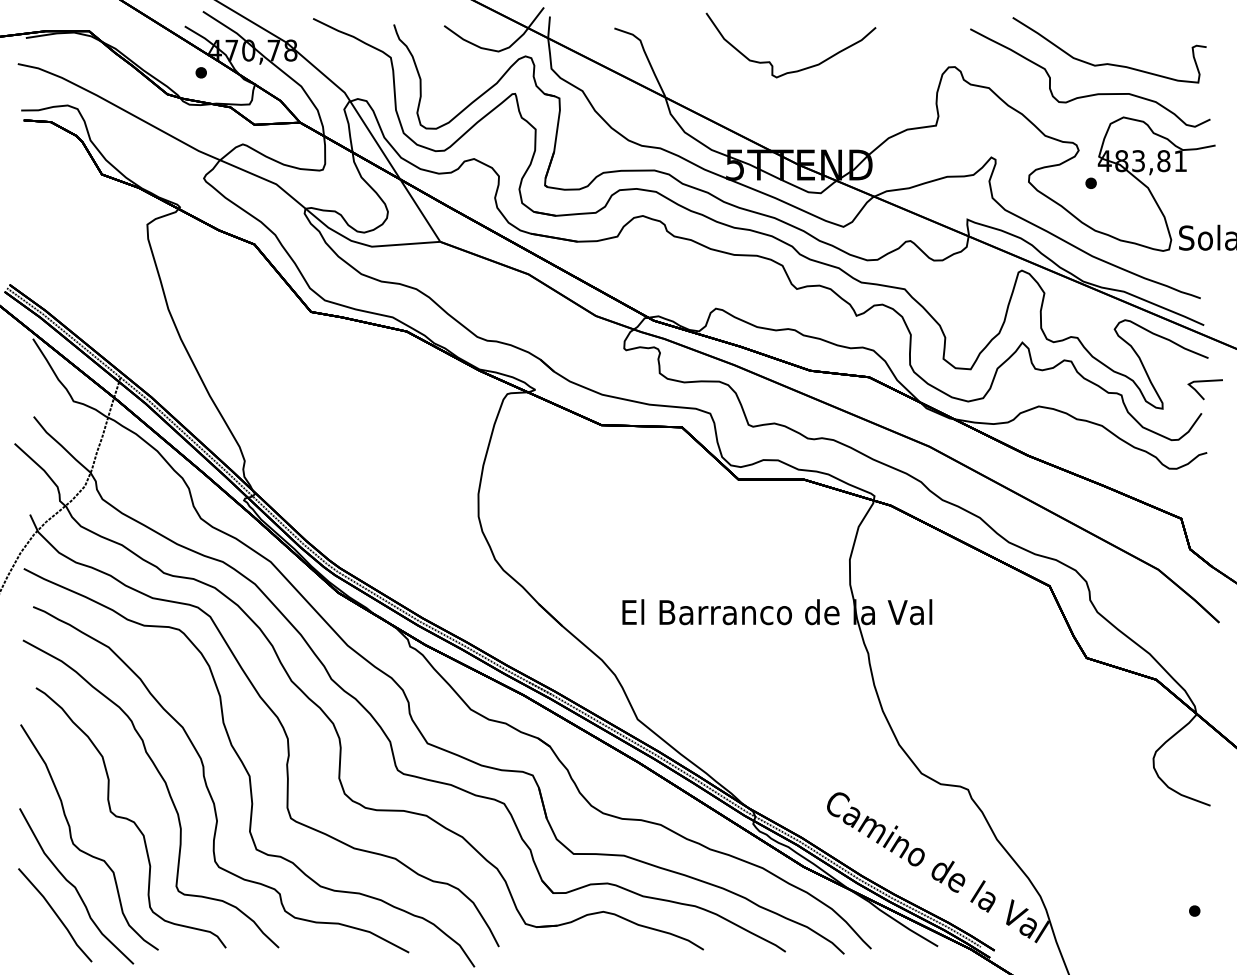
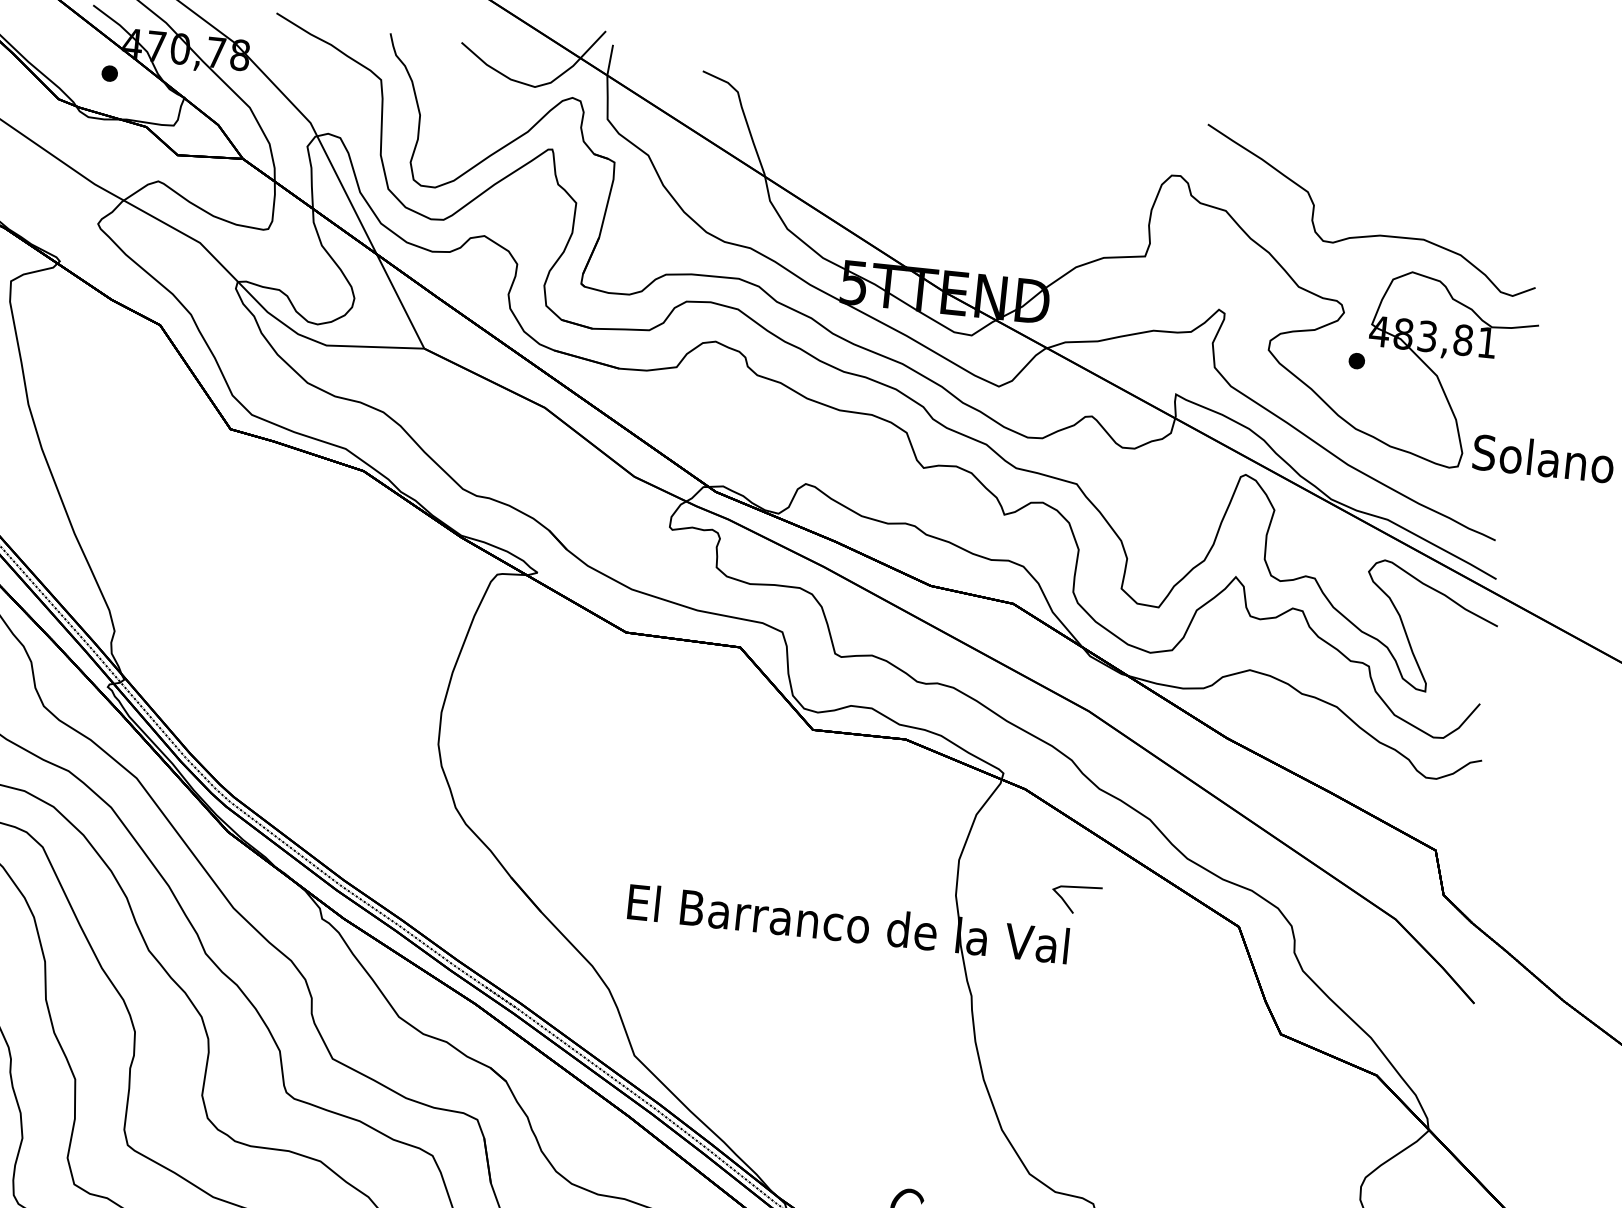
part: (1109, 63) -> (1400, 193), removed
curve: (795, 70) -> (953, 157), removed
line: (1198, 391) -> (1066, 900), moved

